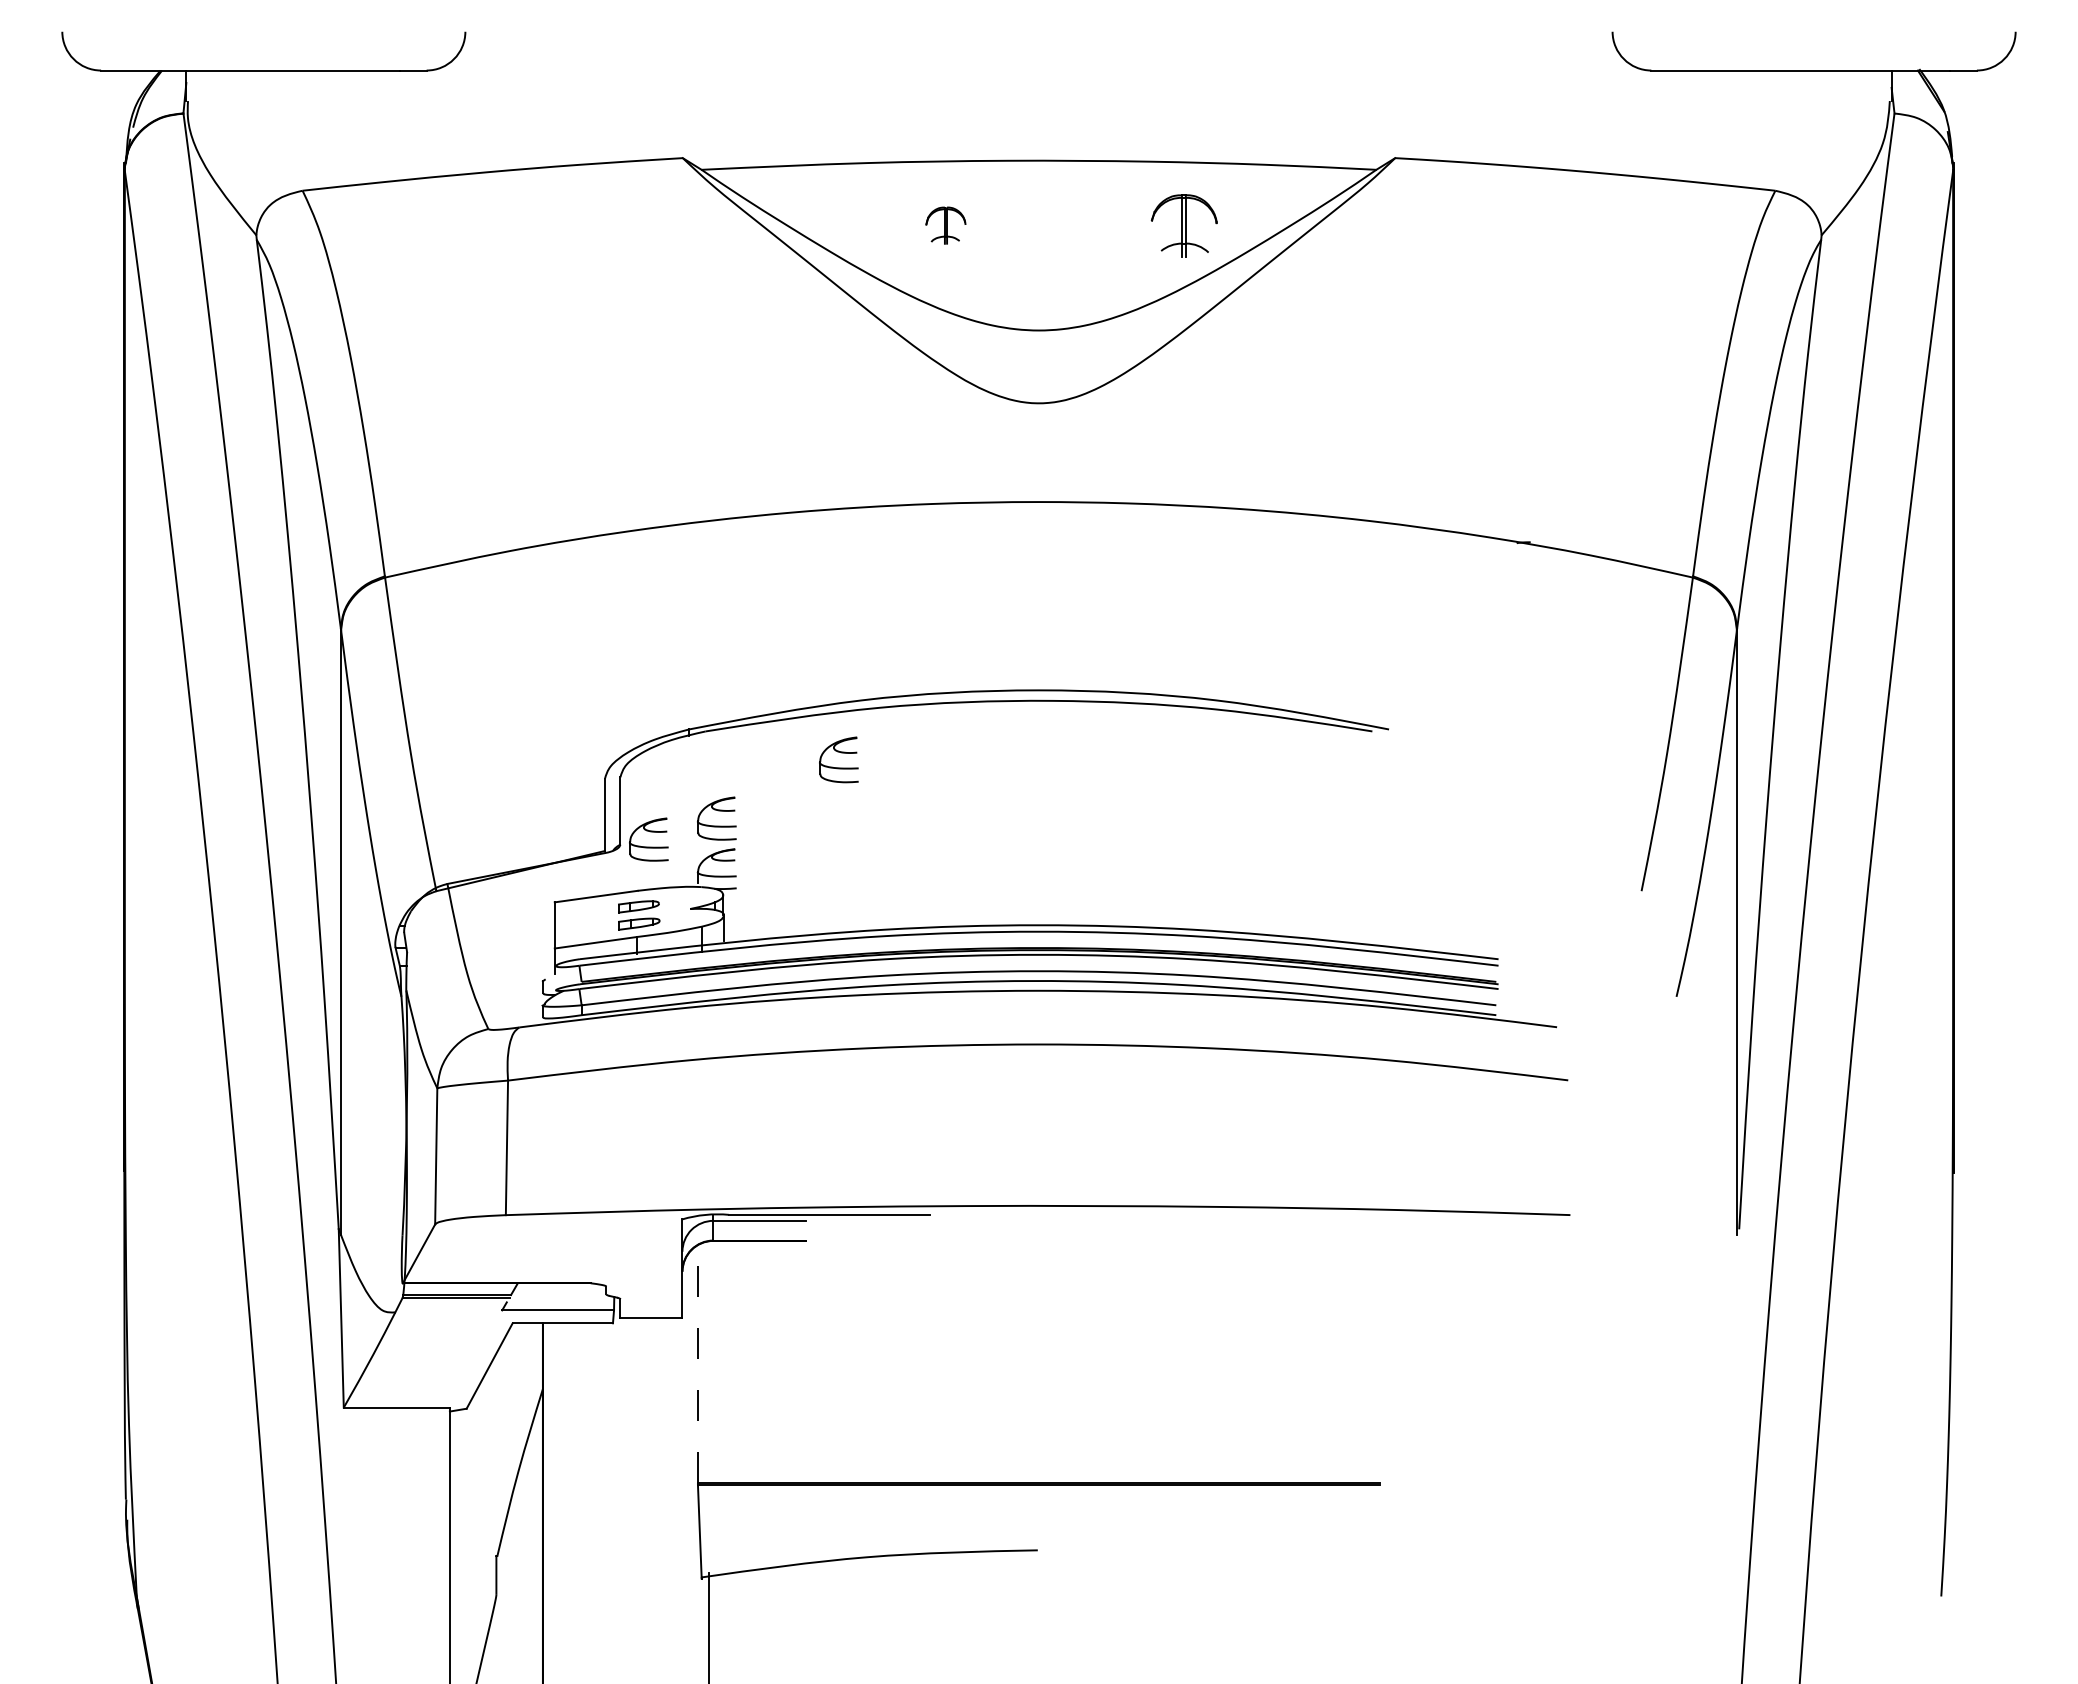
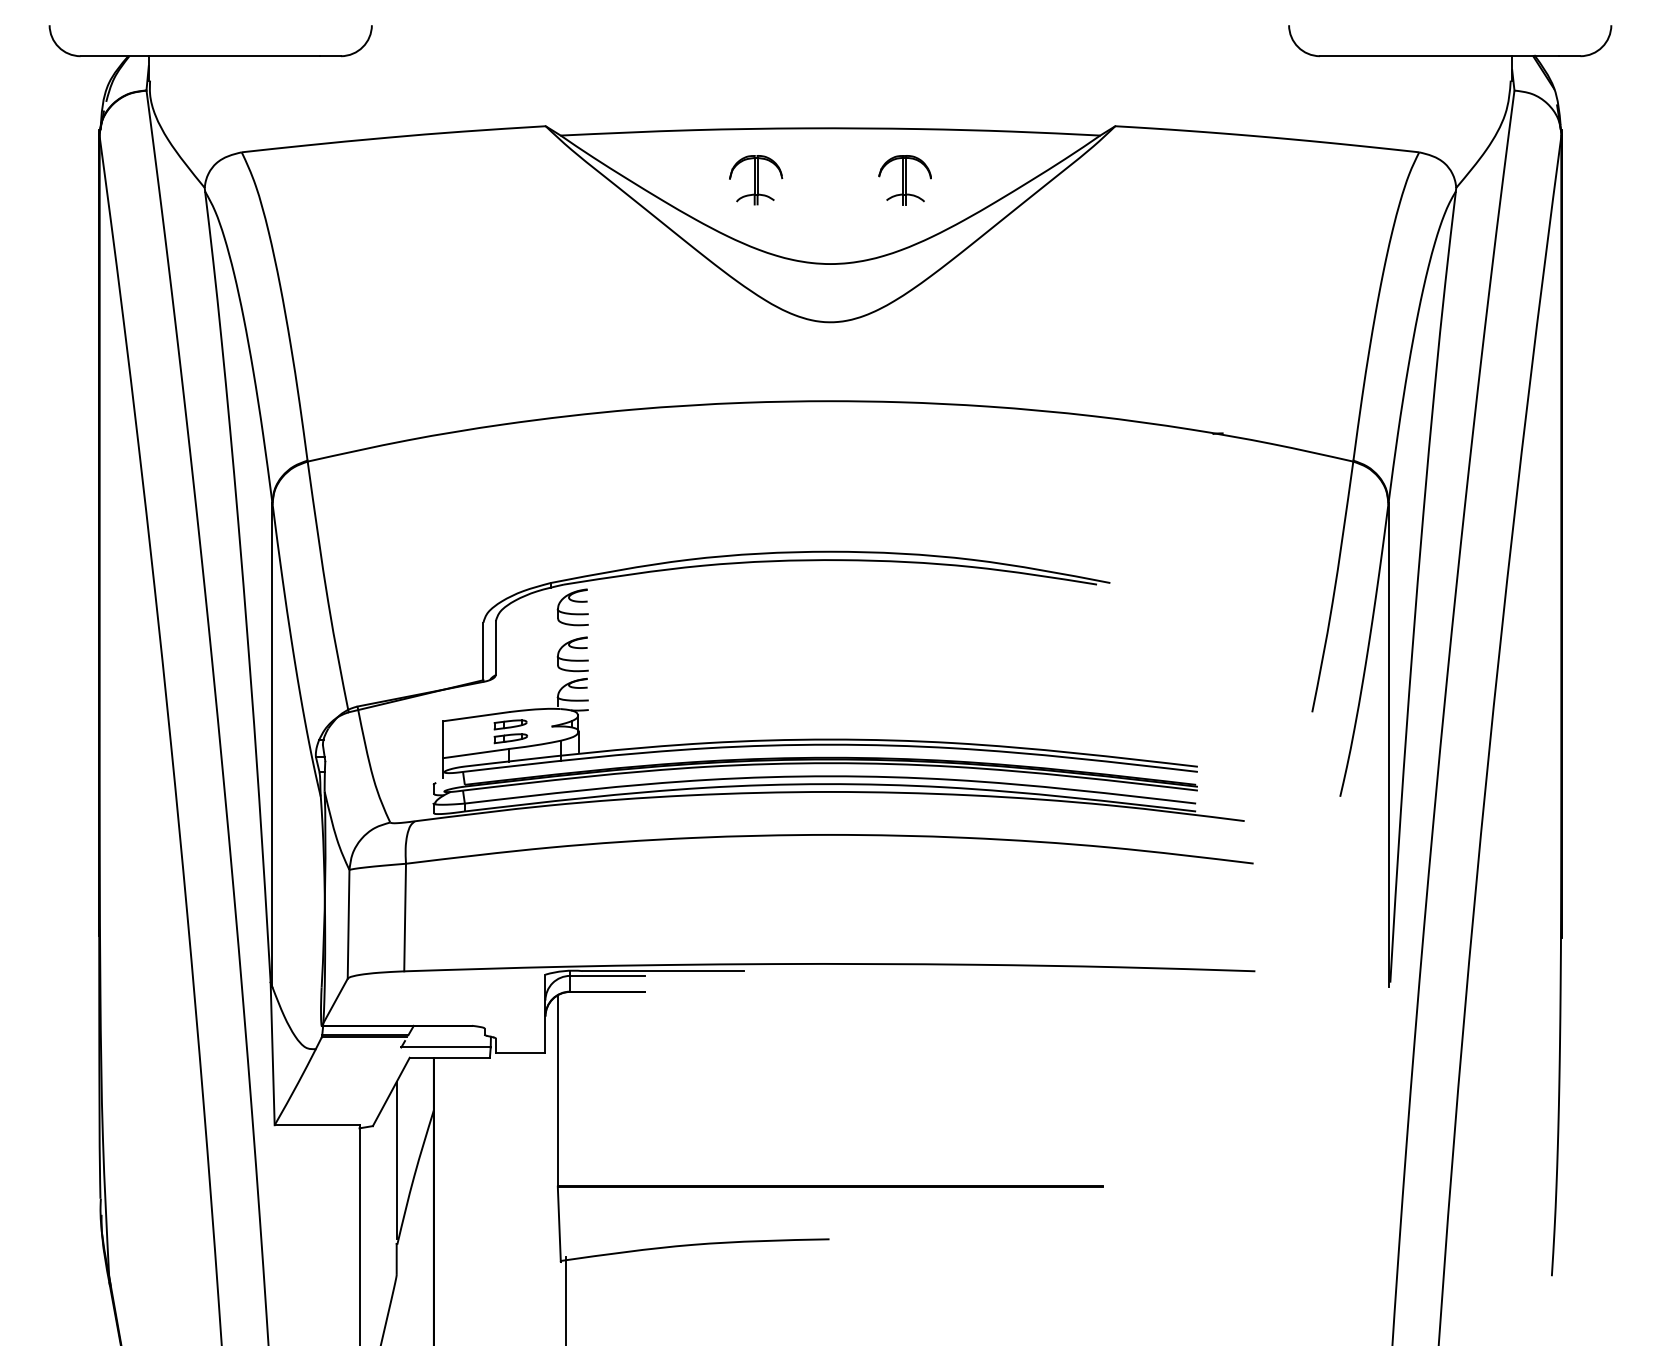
part: (945, 225) -> (755, 180), size x1.67
part: (1183, 225) -> (904, 180), moved
part: (841, 753) -> (575, 602), moved
part: (648, 846) -> (518, 676), removed
line: (697, 1364) -> (557, 1090), dashed -> solid
line: (496, 1451) -> (396, 1160), added

